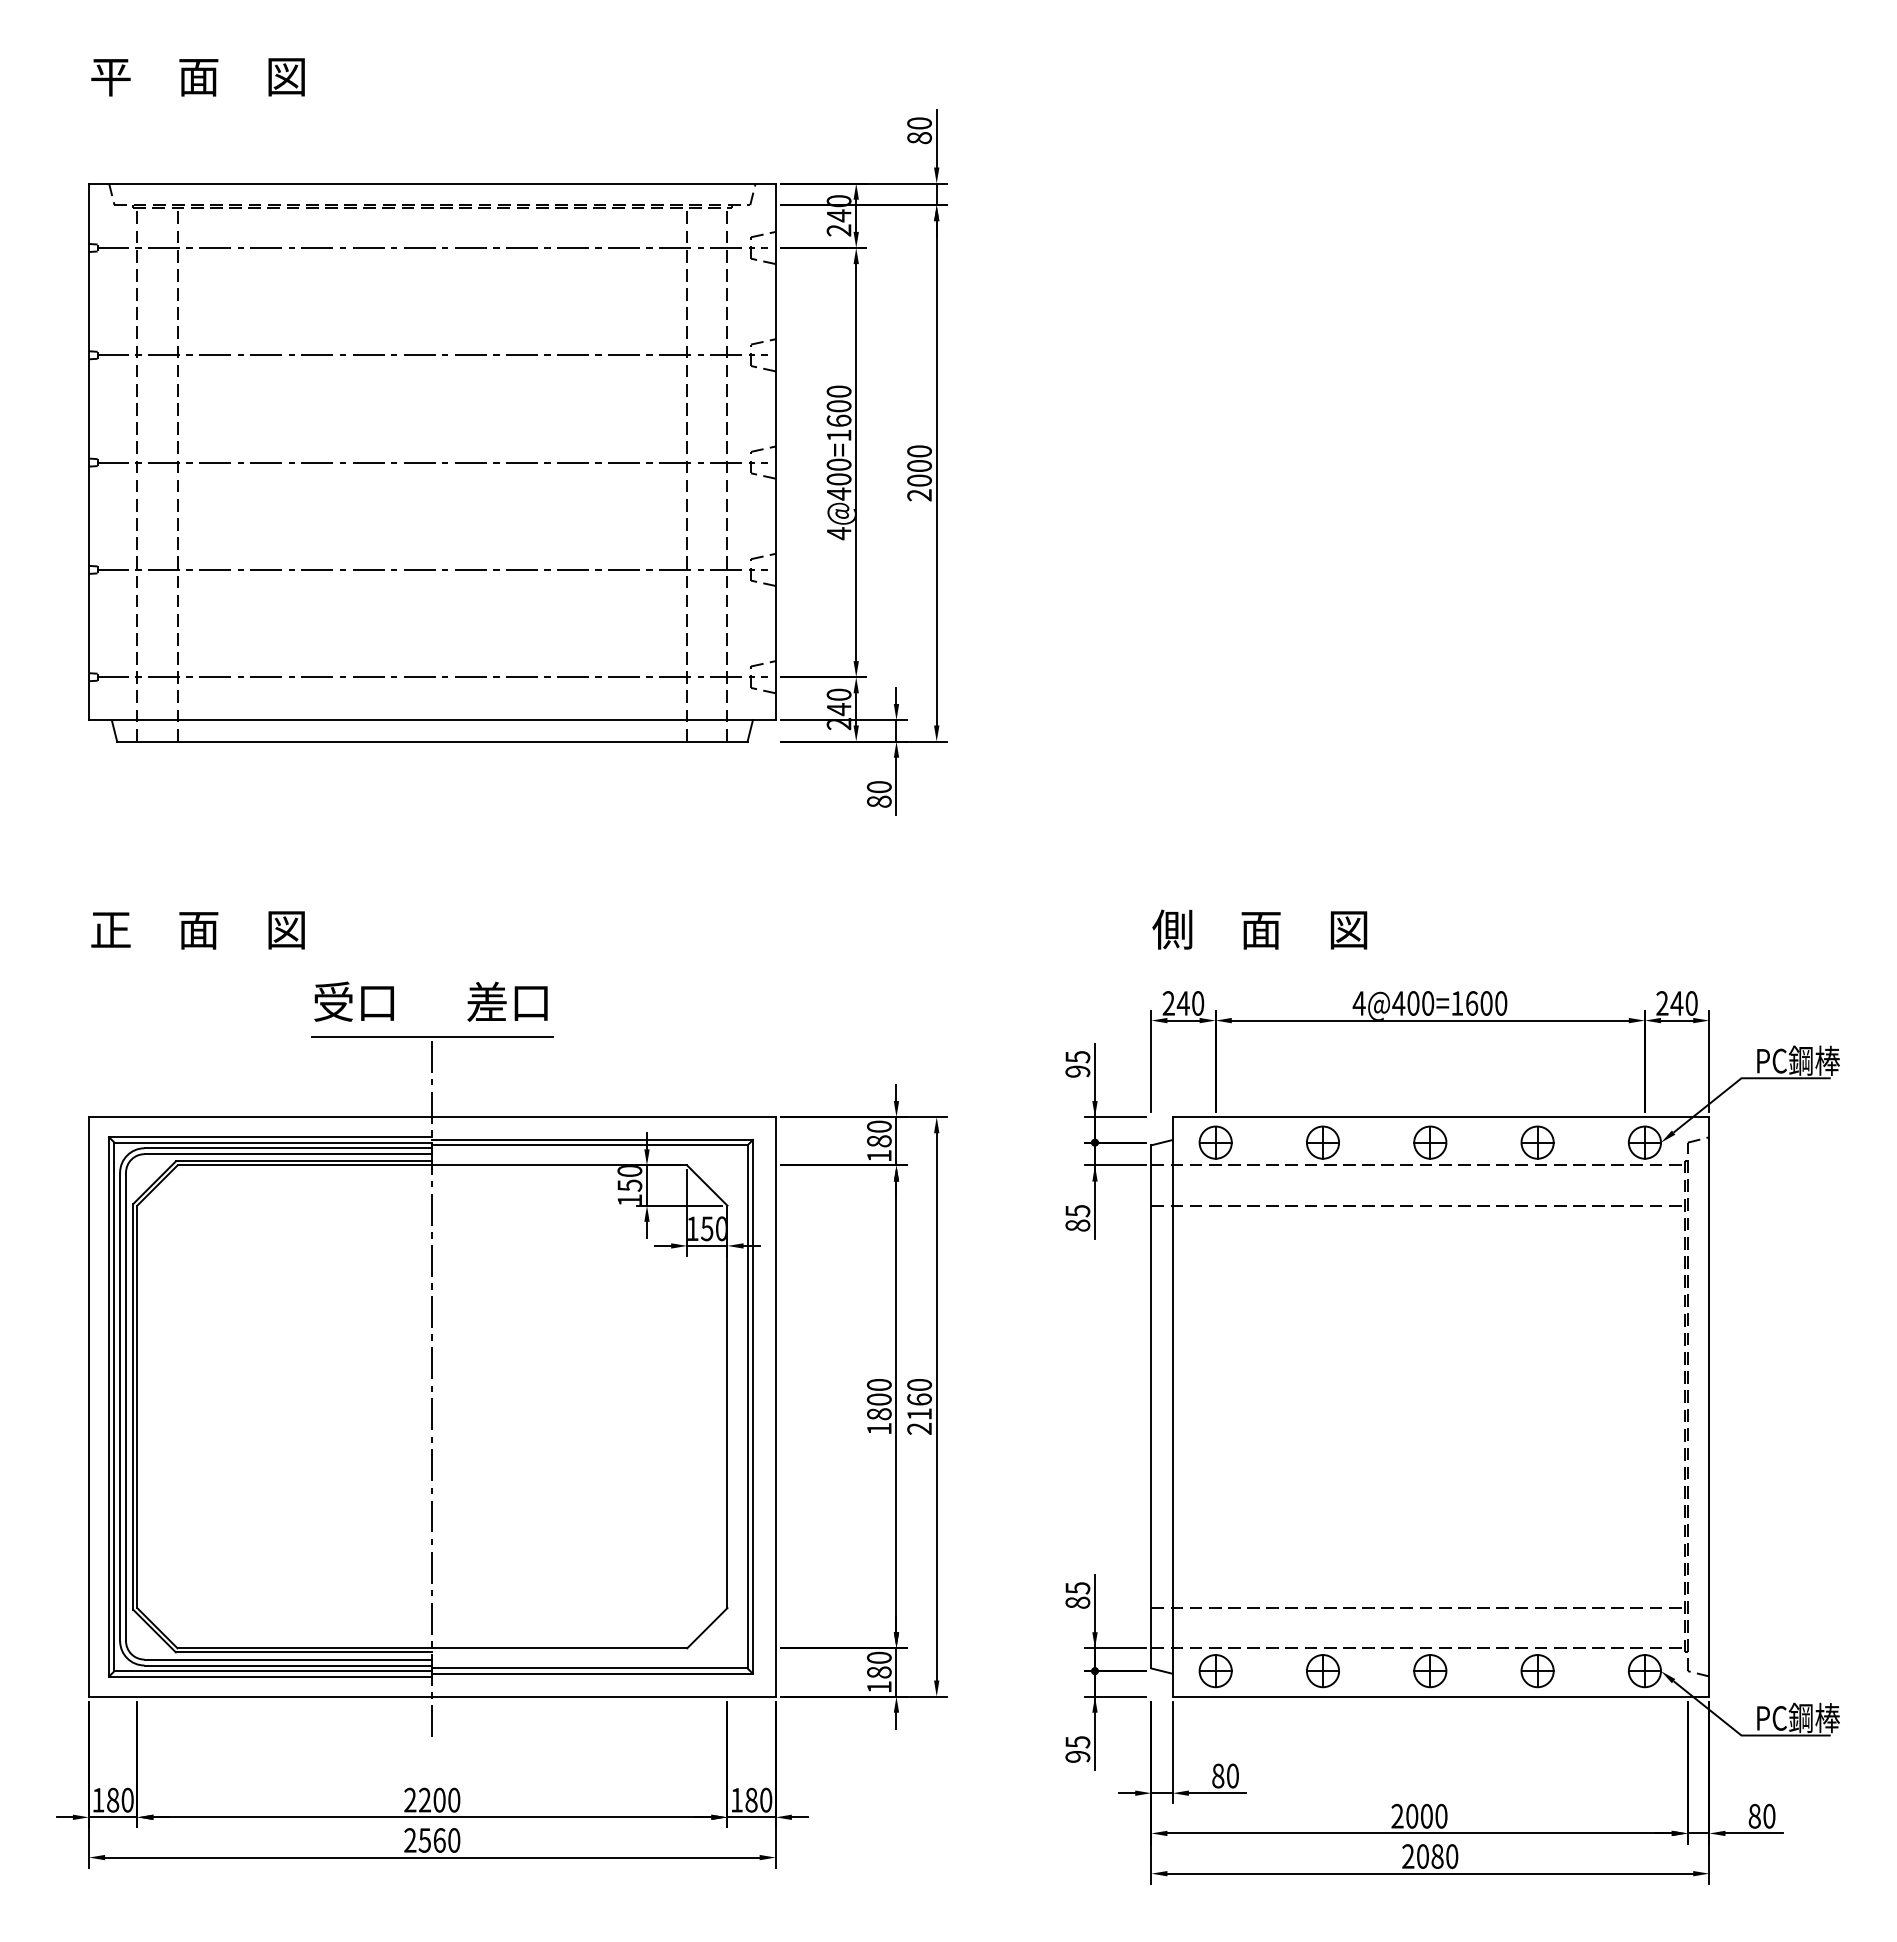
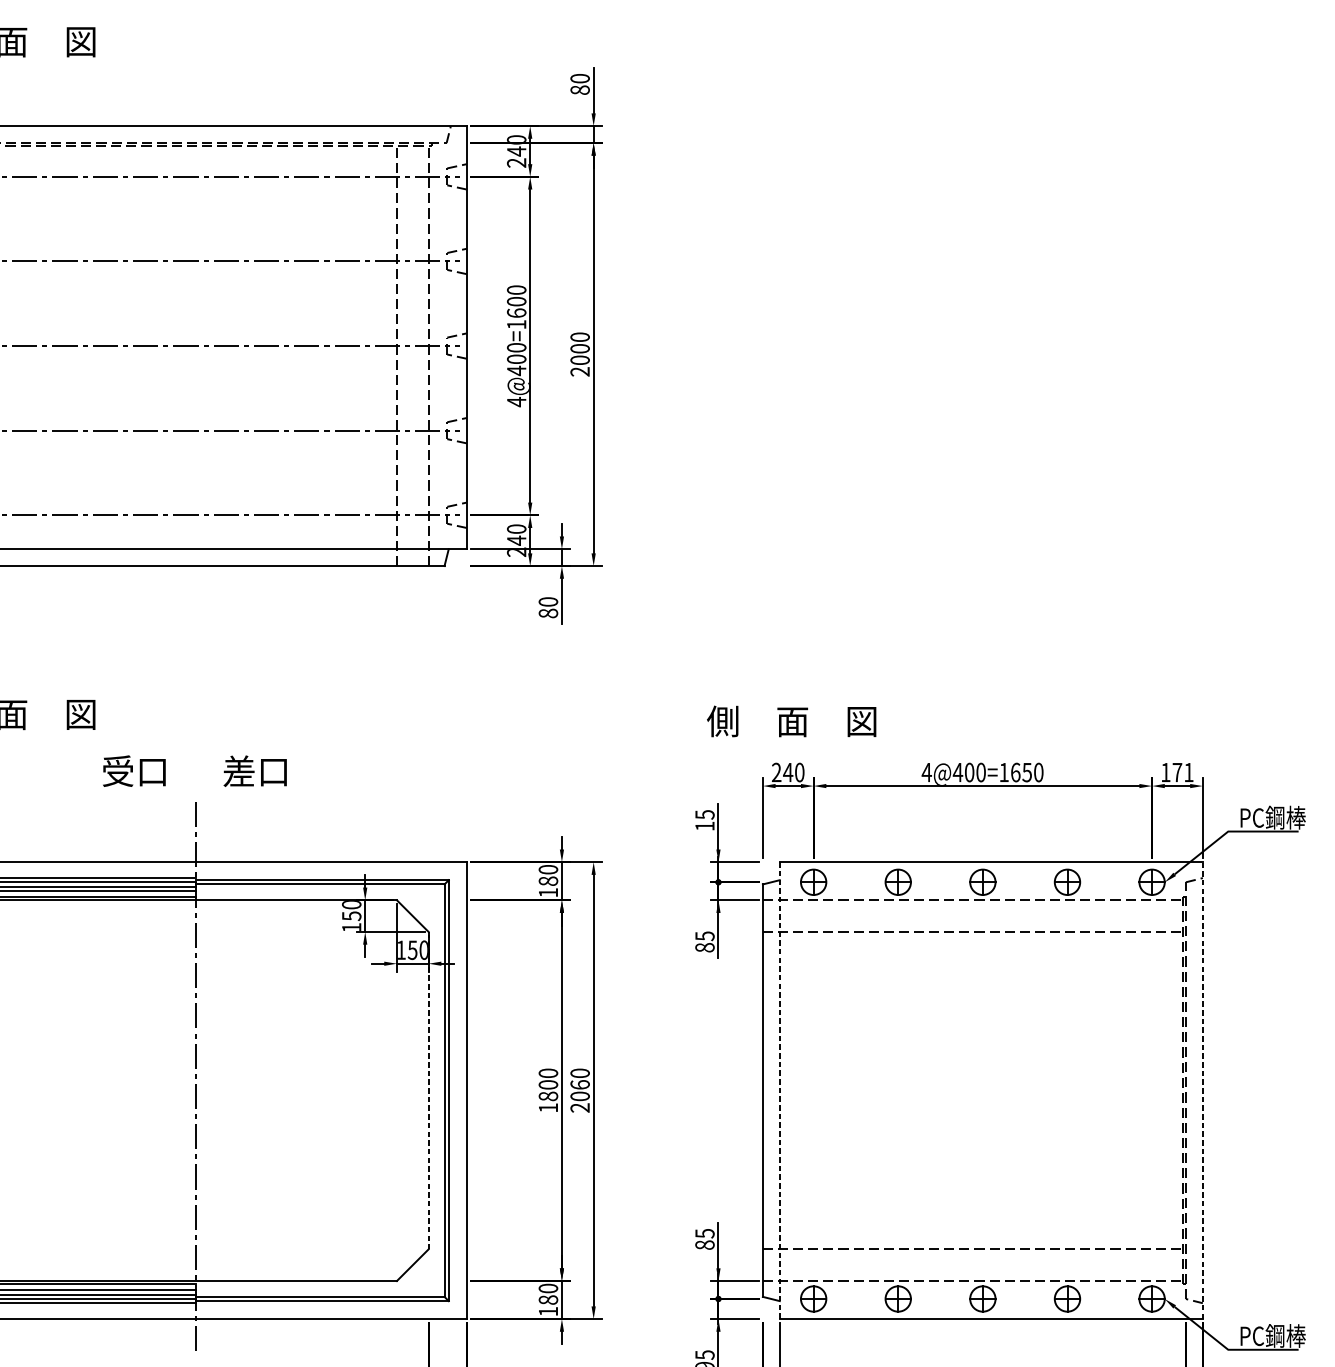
text: (1259, 929) -> (791, 721), moved
text: (1486, 1003) -> (1027, 772), 4@400=1600 -> 4@400=1650
text: (1676, 1003) -> (1176, 772), 240 -> 171
line: (432, 1036) -> (196, 798), removed
text: (1077, 1071) -> (704, 826), 95 -> 15
line: (1172, 1406) -> (779, 1090), solid -> dashed
line: (1709, 1406) -> (1203, 1090), solid -> dashed
line: (727, 1407) -> (428, 1091), solid -> dashed
text: (919, 1414) -> (580, 1096), 2160 -> 2060

